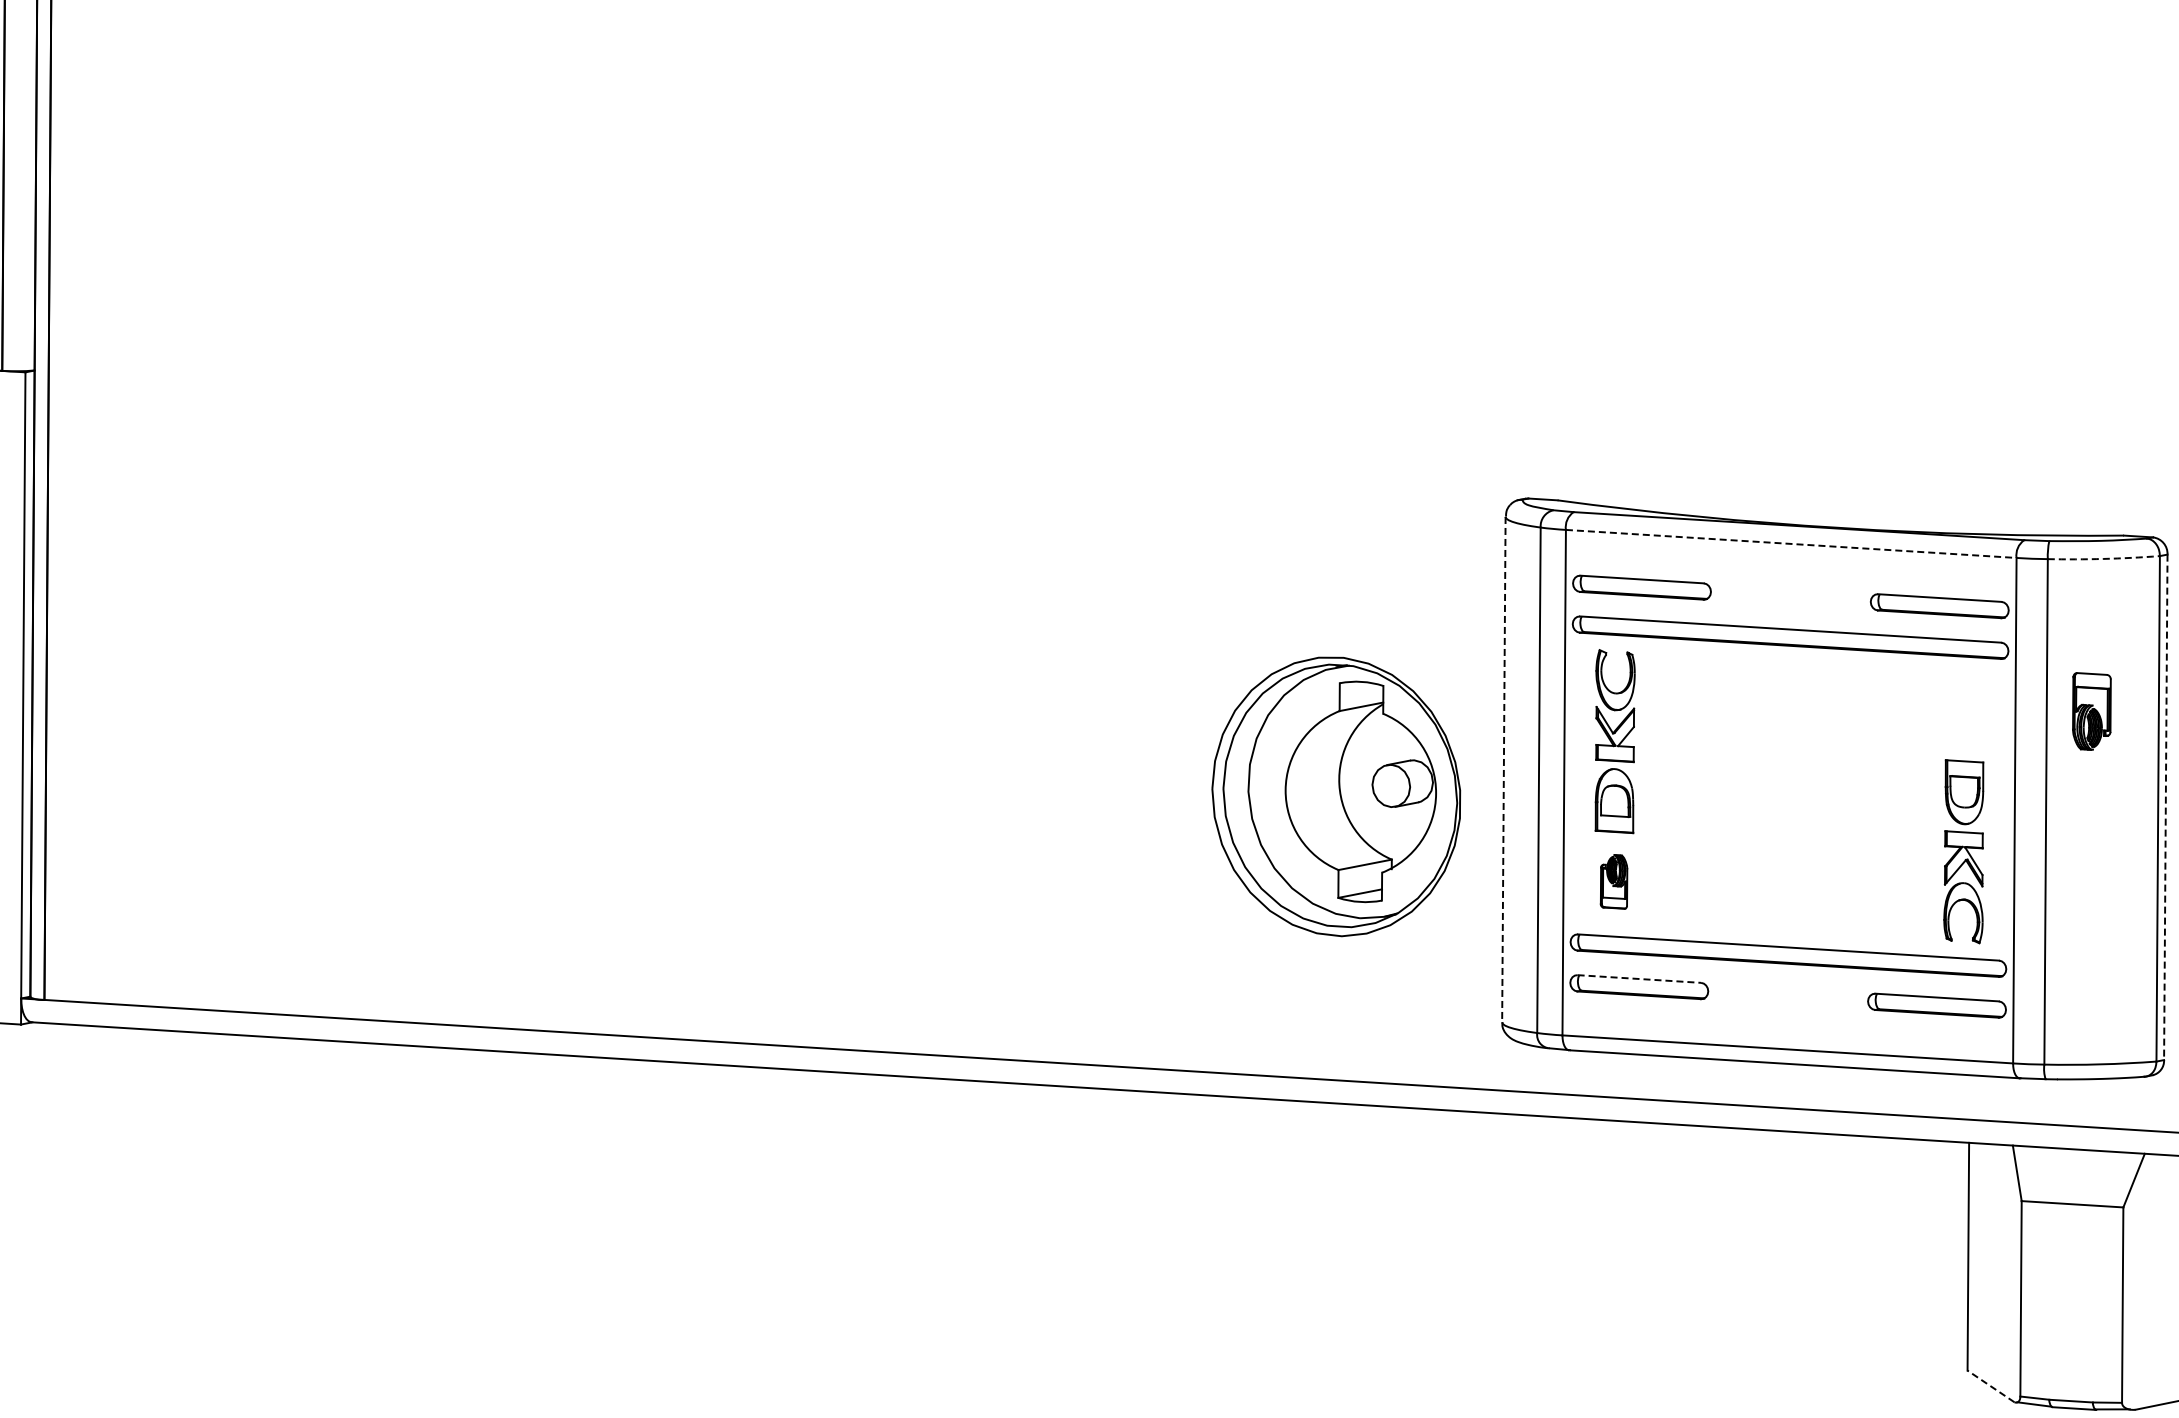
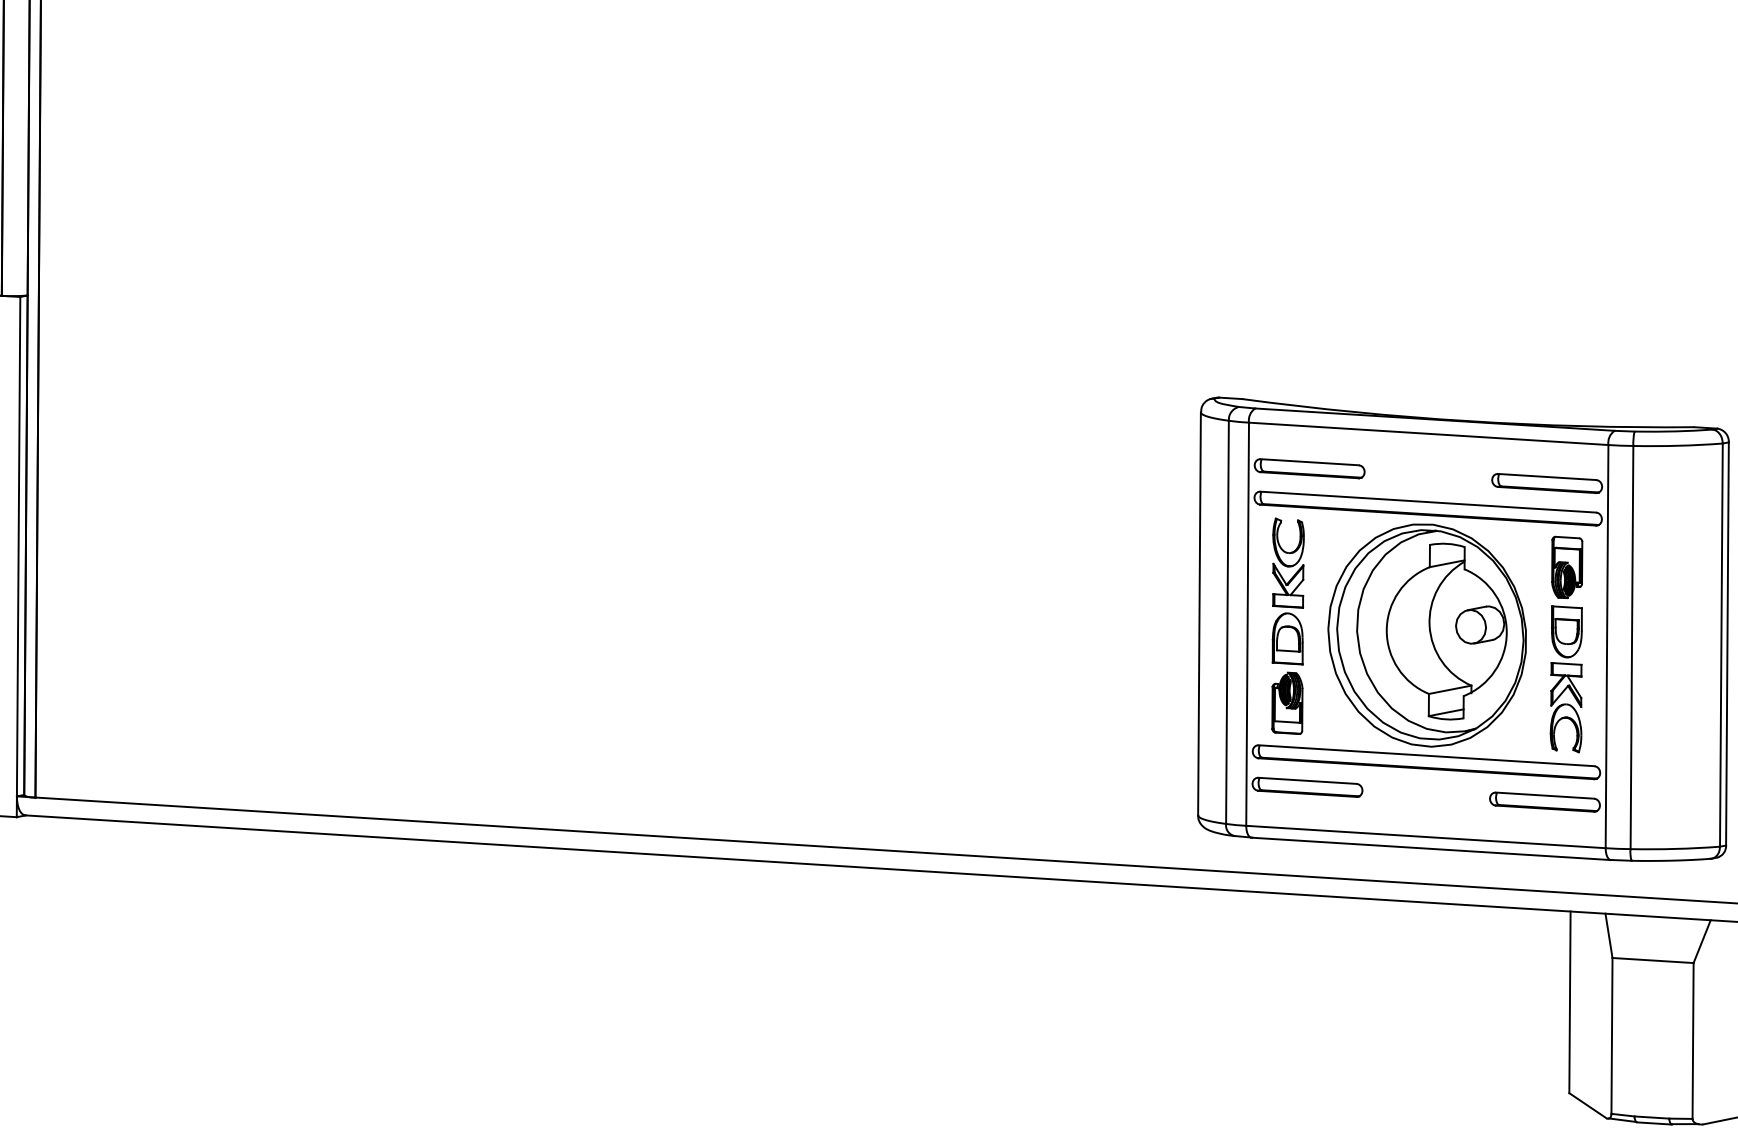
line: (1791, 543) -> (1428, 433), dashed -> solid
arc: (2103, 558) -> (1677, 445), dashed -> solid
part: (2091, 711) -> (1566, 567), moved
line: (1503, 769) -> (1199, 613), dashed -> solid
part: (1336, 796) -> (1427, 635), moved
line: (2165, 807) -> (1727, 644), dashed -> solid
part: (1613, 881) -> (1286, 703), size x1.43
line: (1639, 979) -> (1307, 781), dashed -> solid
line: (1990, 1386) -> (1587, 1105), dashed -> solid

